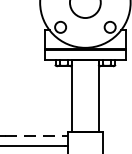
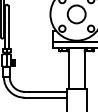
line: (36, 135) -> (48, 91), dashed -> solid

